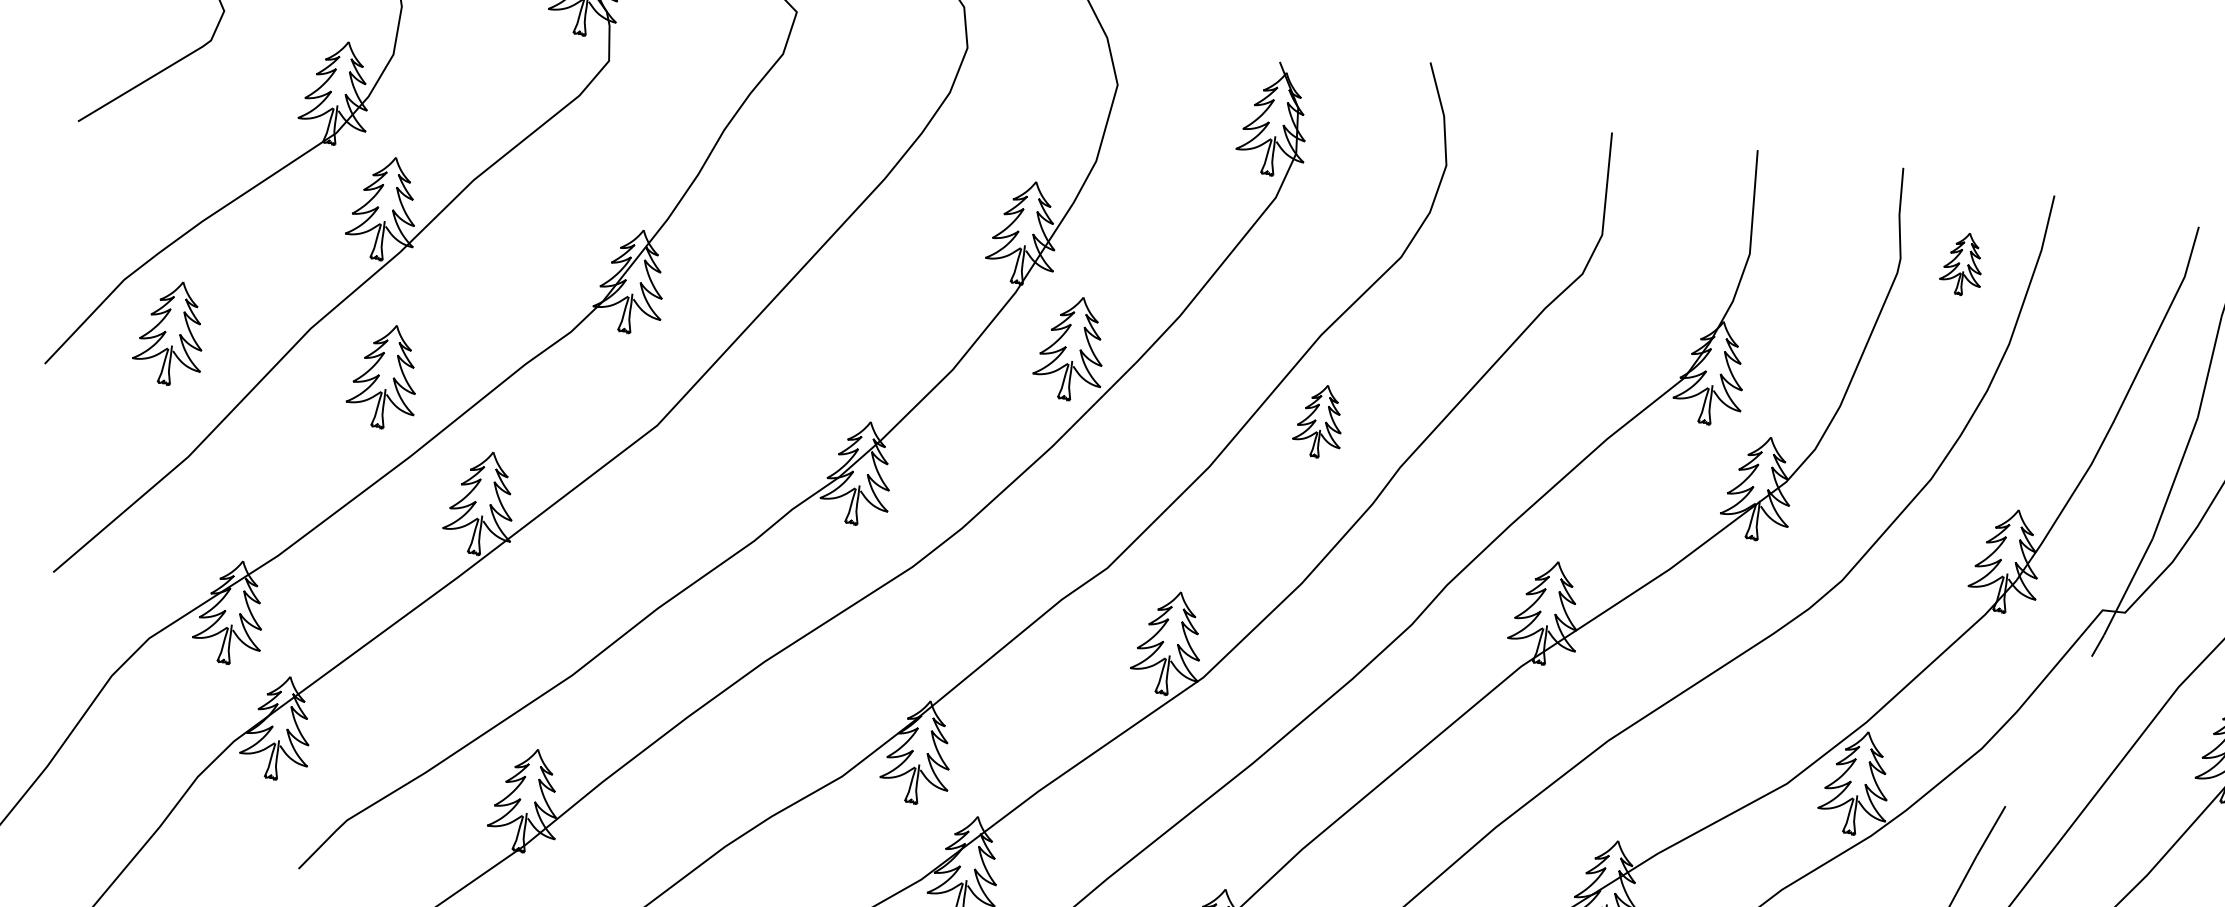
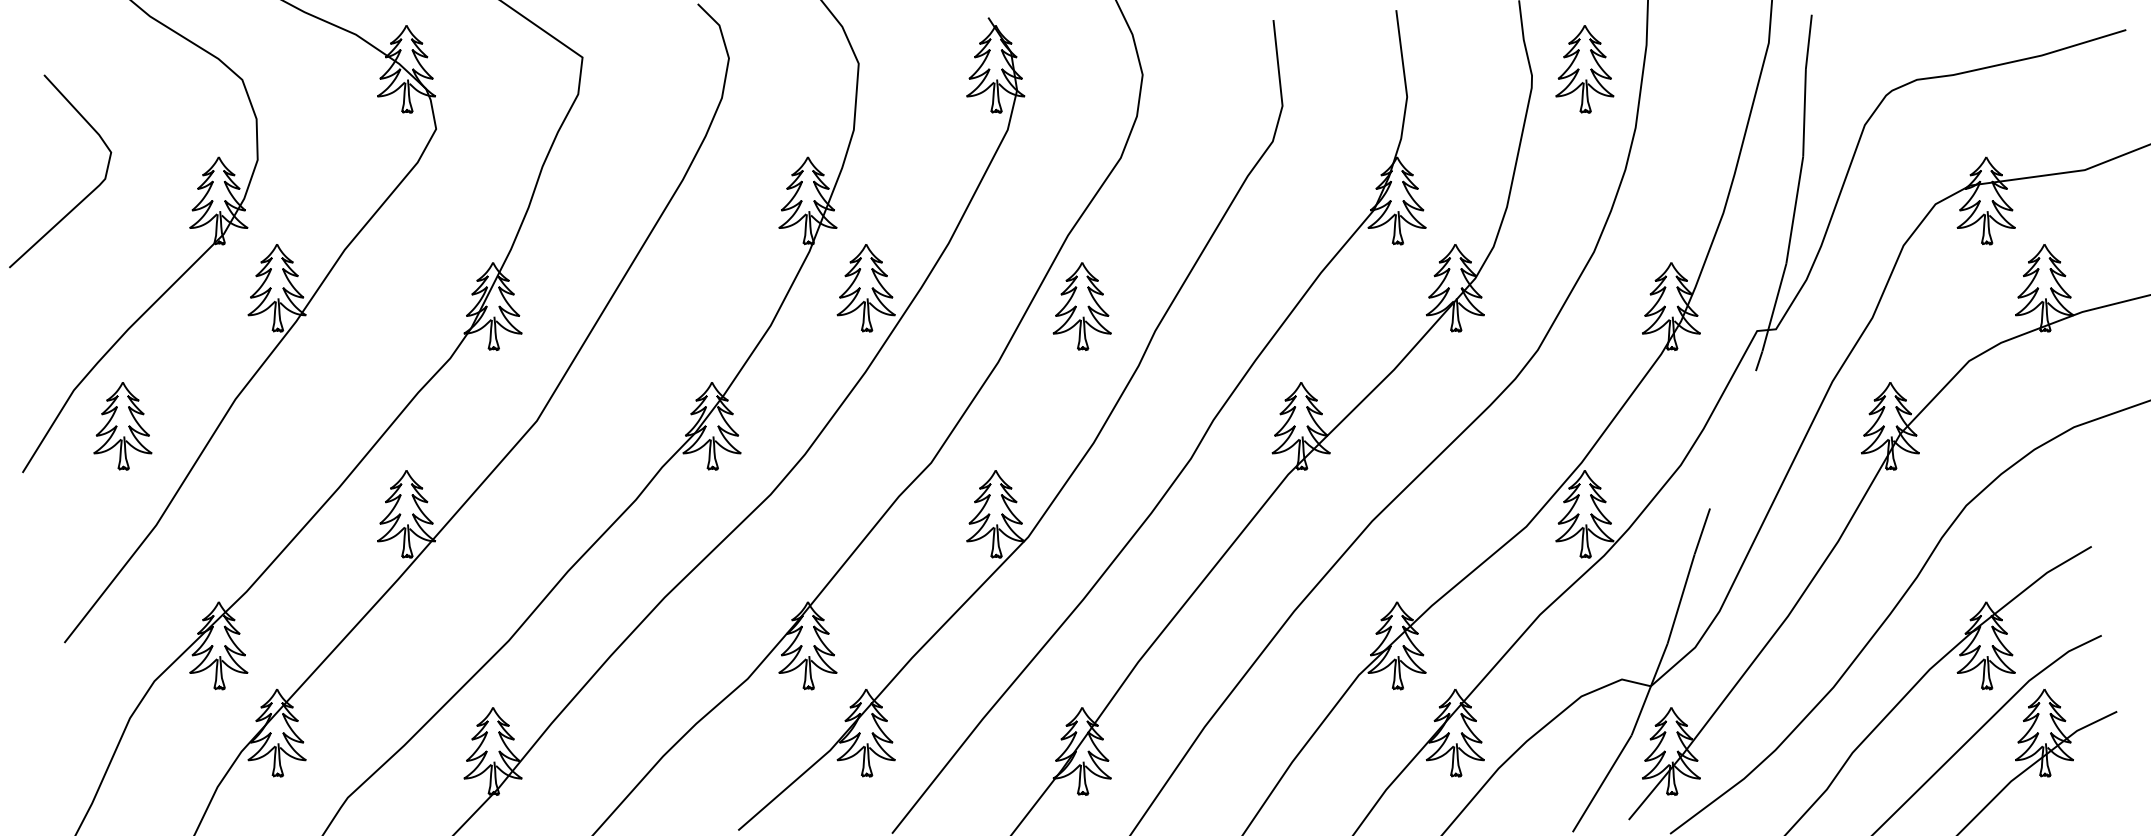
part: (1963, 264) -> (1584, 69), size x1.67
part: (385, 377) -> (305, 426), removed
part: (1320, 421) -> (1081, 306), size x1.43

